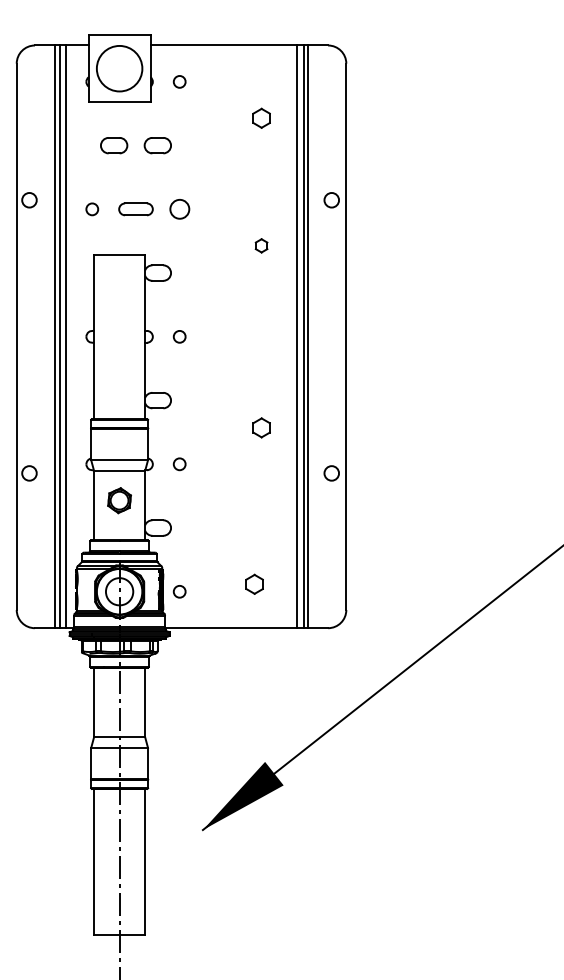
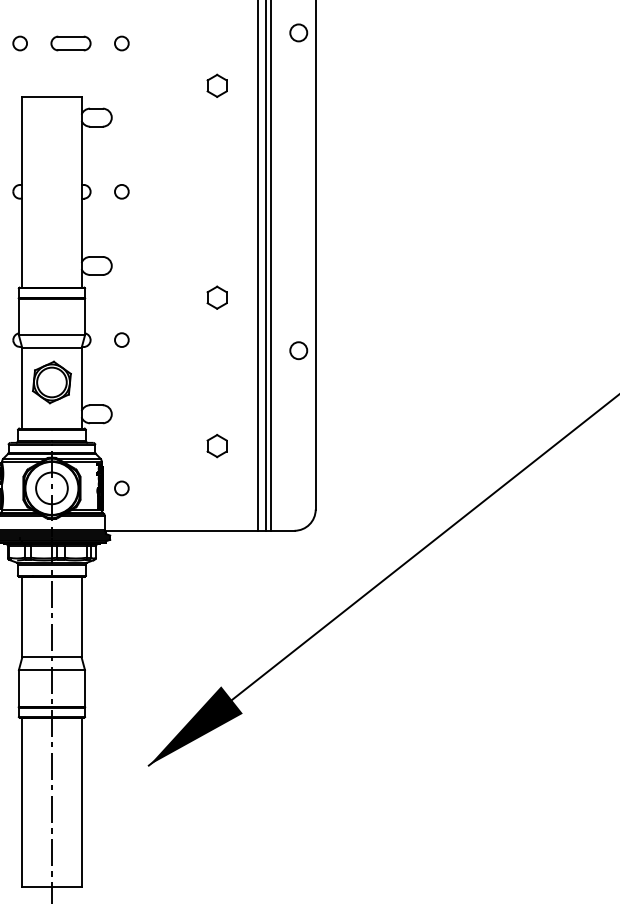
circle: (179, 209) -> (121, 43), size x0.62
part: (261, 245) -> (217, 85), size x1.43
part: (119, 500) -> (51, 382), size x1.43
part: (254, 583) -> (217, 445), moved

